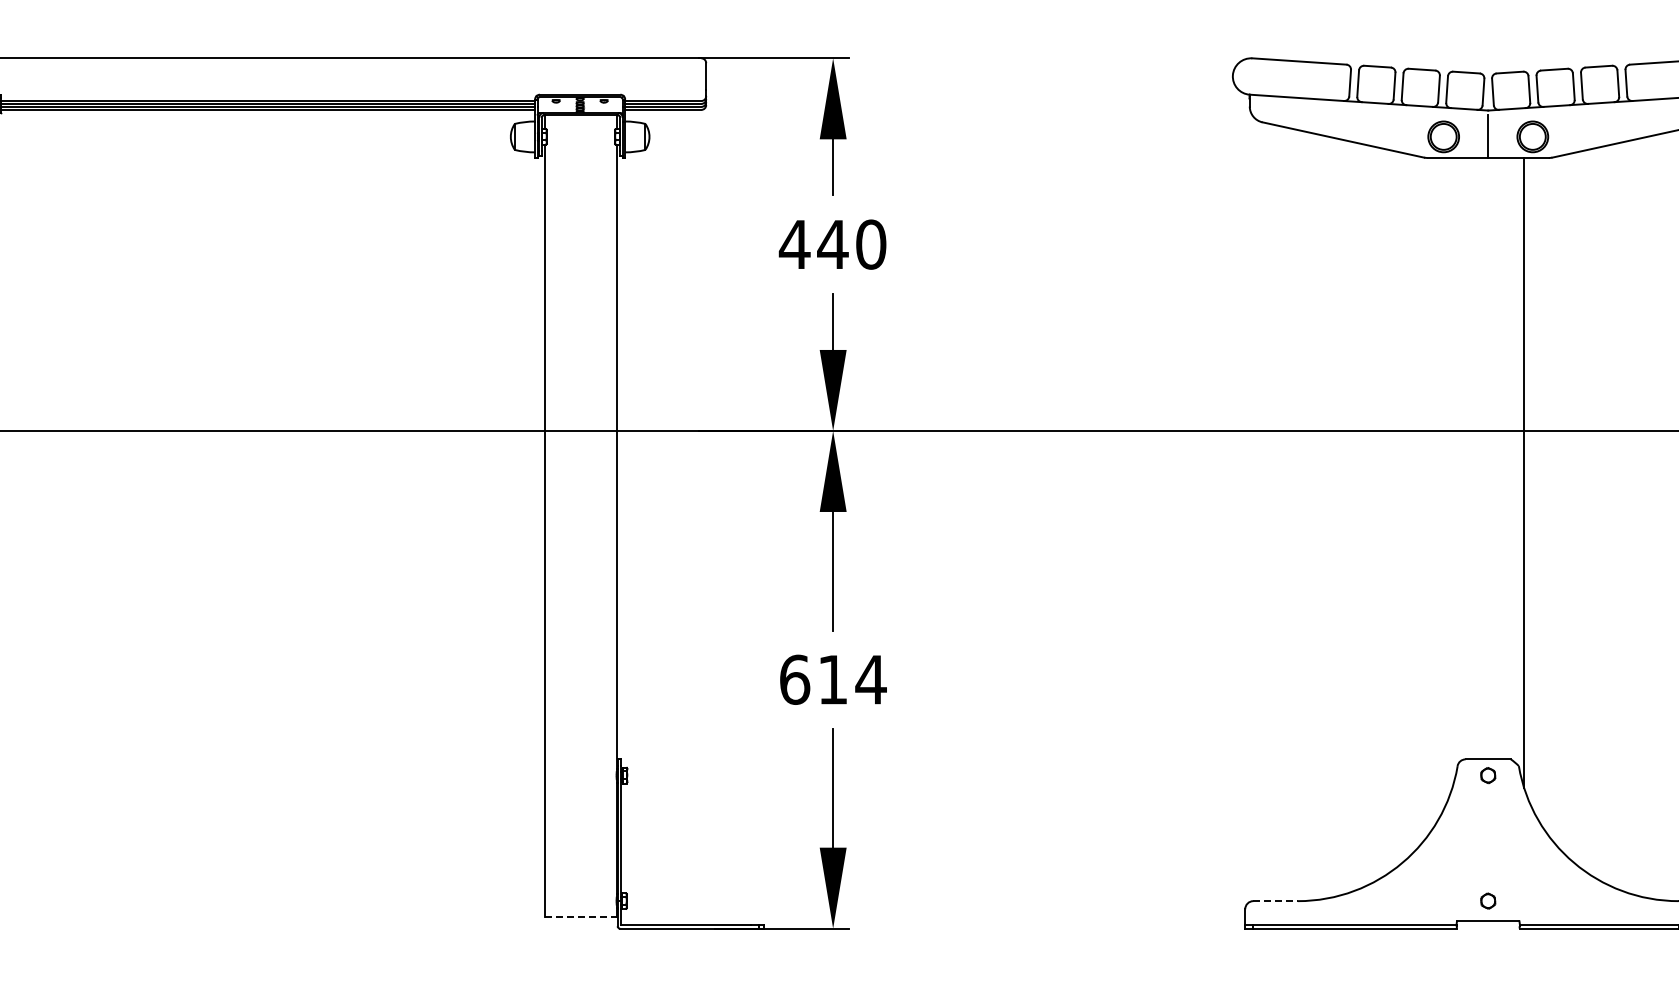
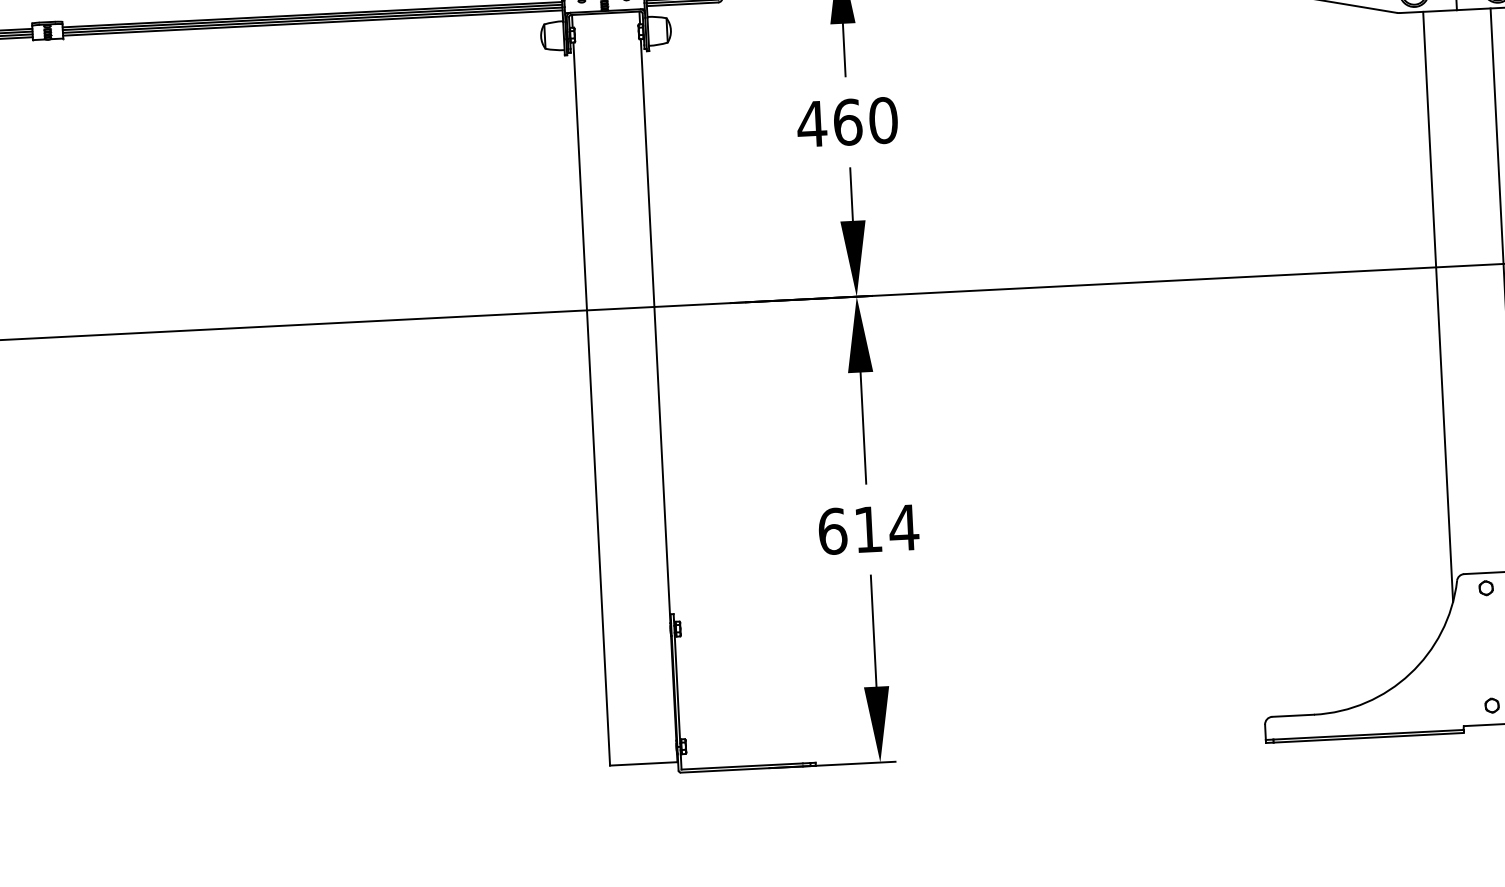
text: (832, 244) -> (847, 122), 440 -> 460
line: (1452, 472) -> (1438, 306), added
line: (1276, 901) -> (1293, 716), dashed -> solid
line: (581, 917) -> (644, 763), dashed -> solid

